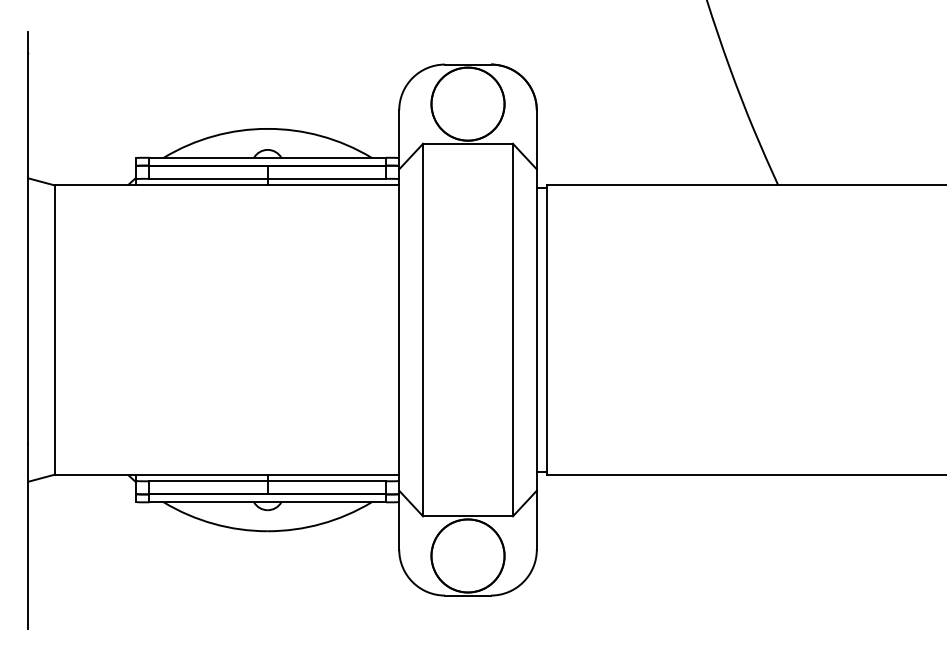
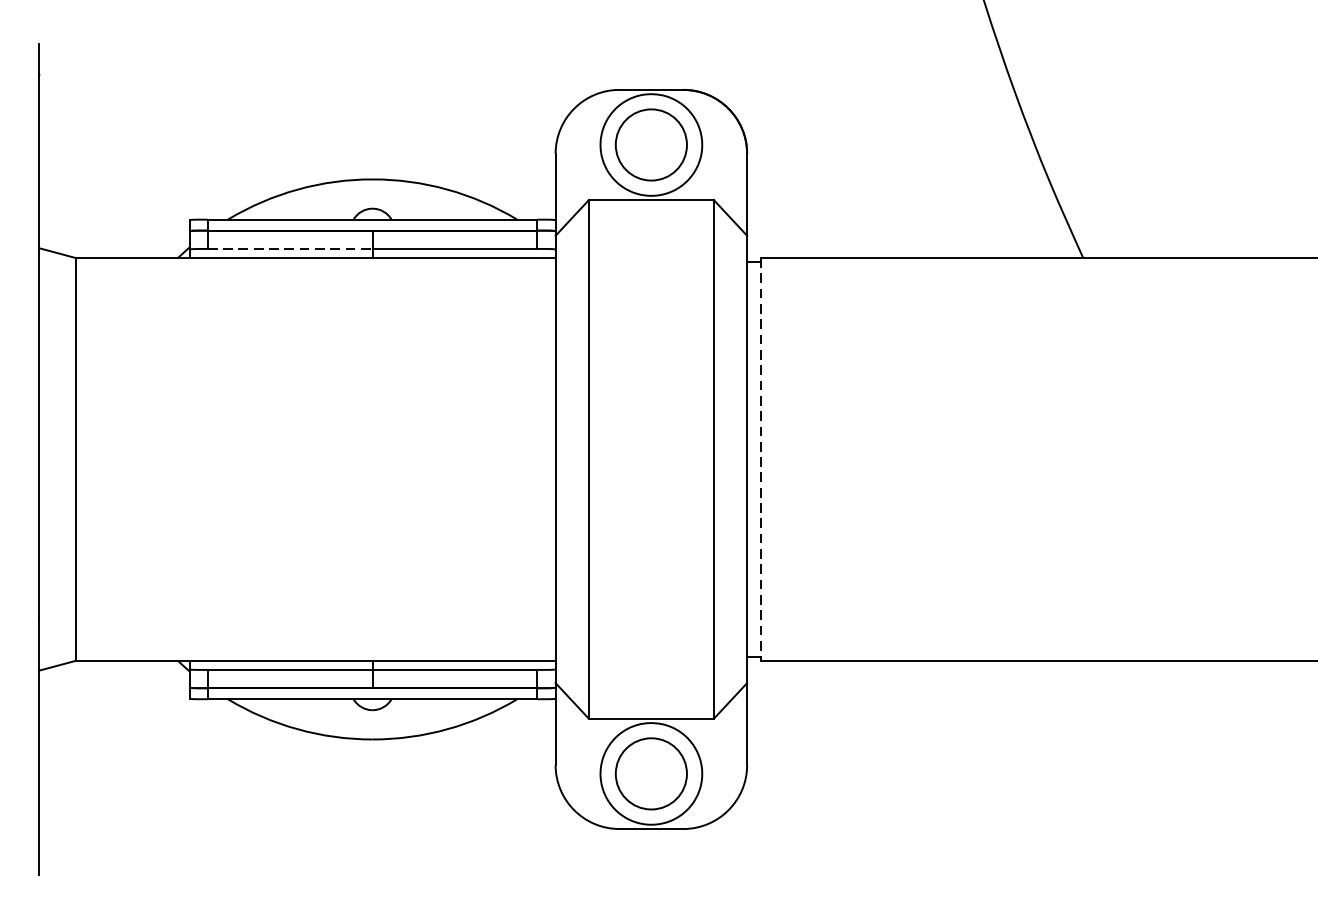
circle: (467, 103) -> (650, 144), size x0.7
line: (209, 178) -> (291, 248), solid -> dashed
line: (546, 330) -> (760, 460), solid -> dashed
circle: (467, 555) -> (650, 773), size x0.7

